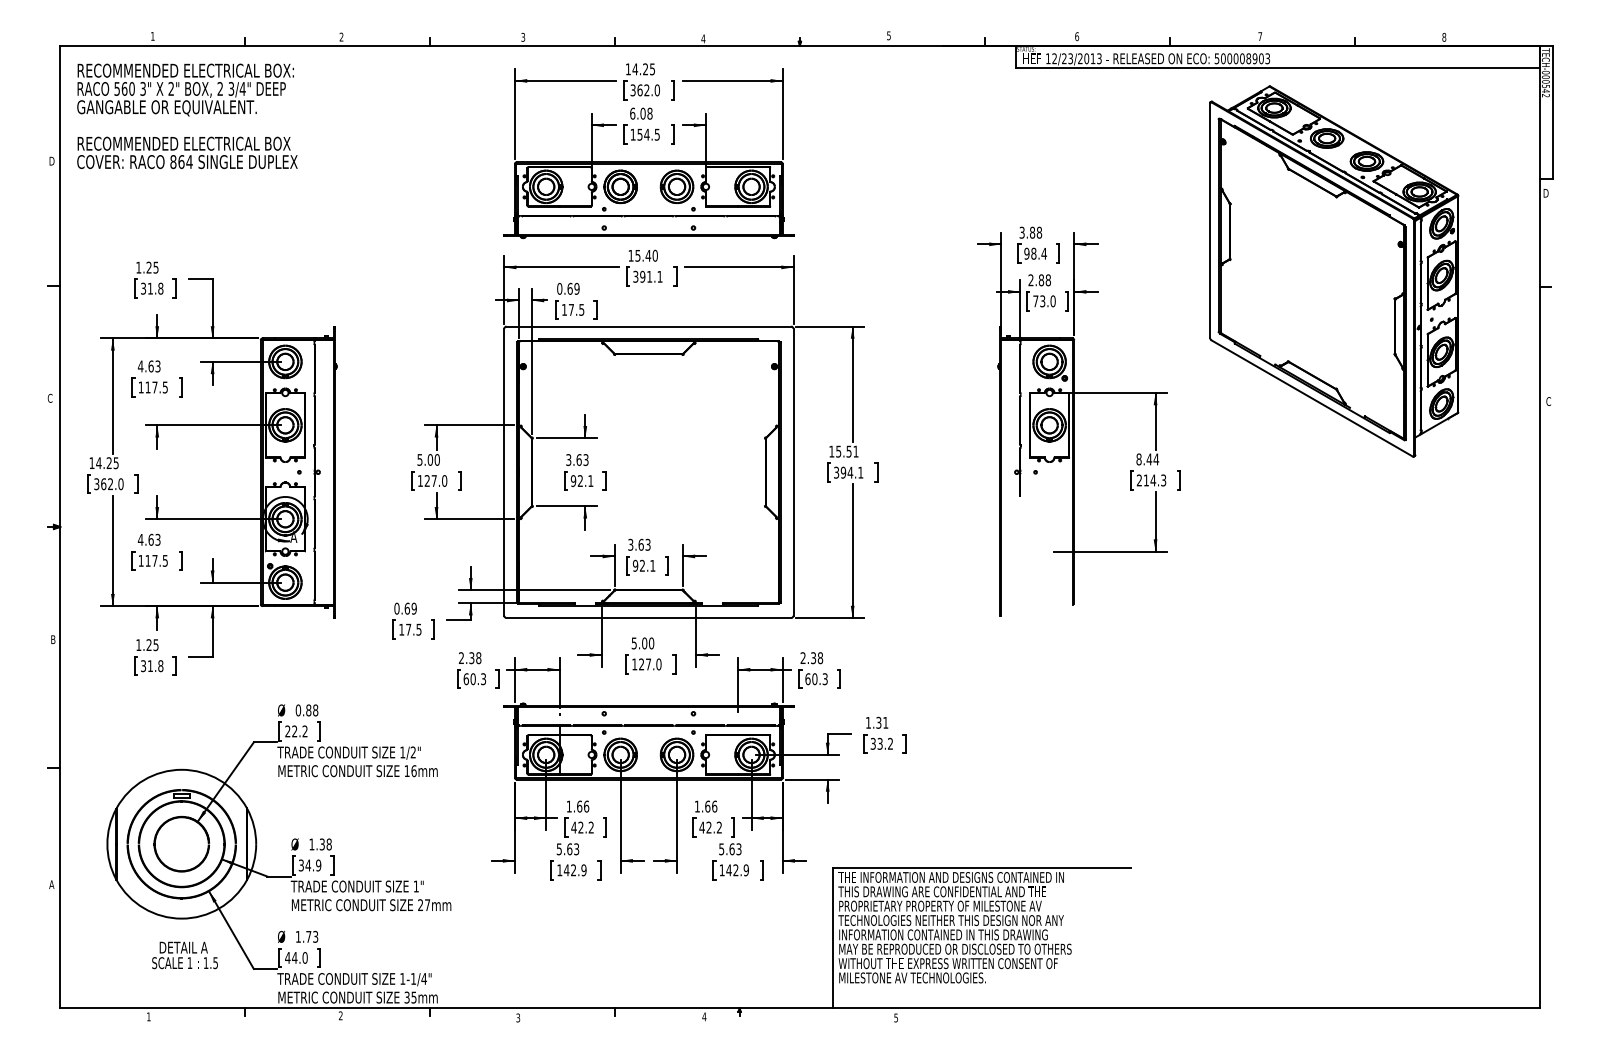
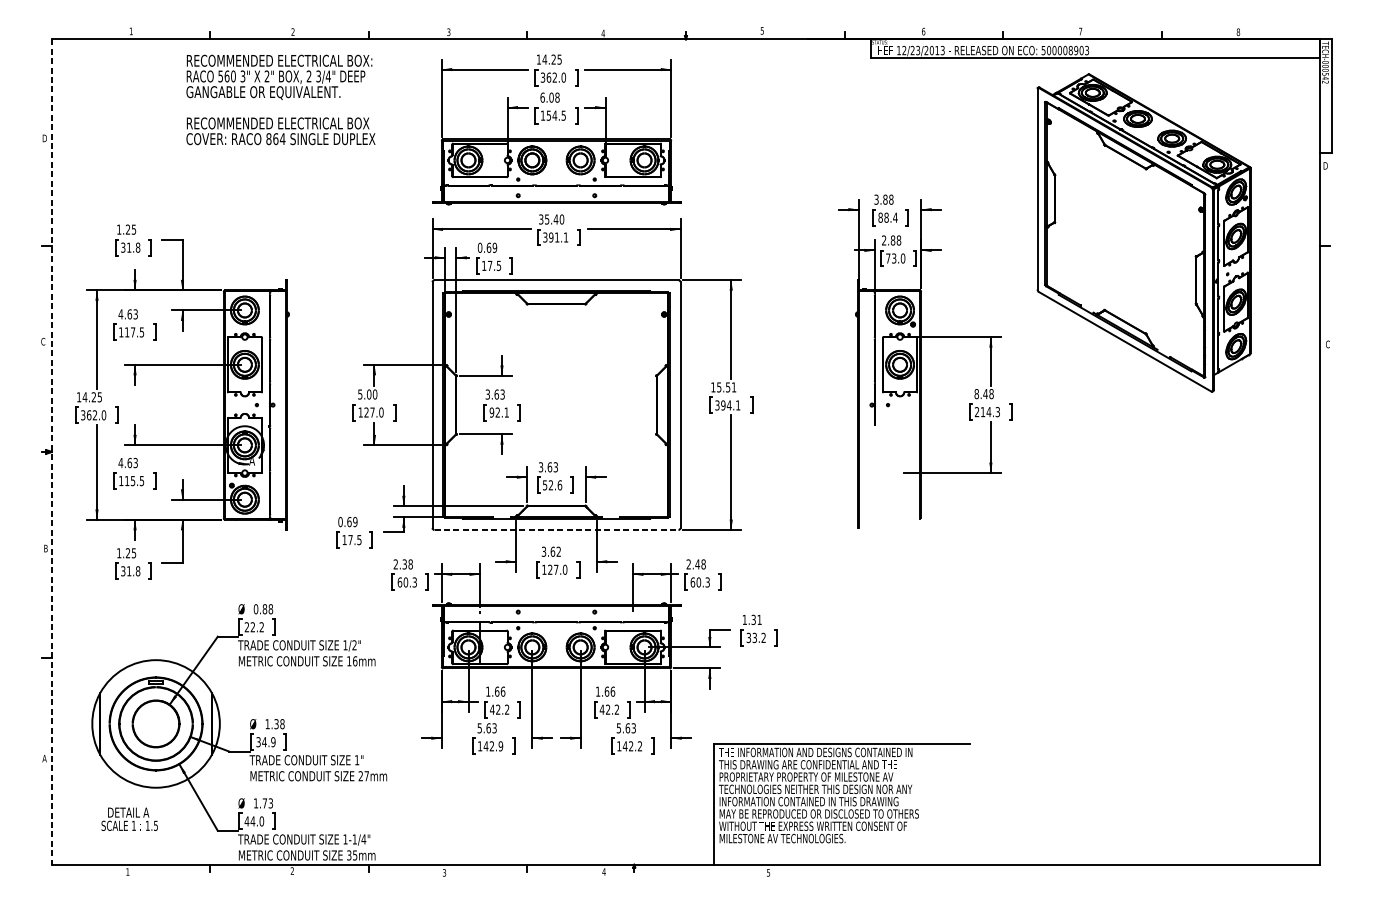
text: (187, 116) -> (280, 100), moved
text: (1026, 253) -> (880, 217), 98.4 -> 88.4
text: (630, 255) -> (540, 219), 15.40 -> 35.40
text: (1156, 459) -> (991, 394), 8.44 -> 8.48
line: (60, 527) -> (52, 452), solid -> dashed
text: (154, 560) -> (132, 480), 117.5 -> 115.5
text: (643, 565) -> (551, 485), 92.1 -> 52.6
line: (649, 618) -> (557, 530), solid -> dashed
text: (643, 643) -> (551, 551), 5.00 -> 3.62
text: (813, 658) -> (697, 564), 2.38 -> 2.48
text: (745, 870) -> (639, 746), 142.9 -> 142.2
text: (184, 955) -> (129, 819), moved

